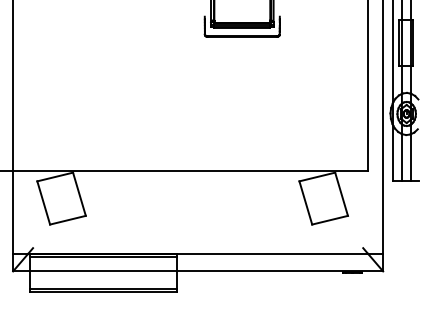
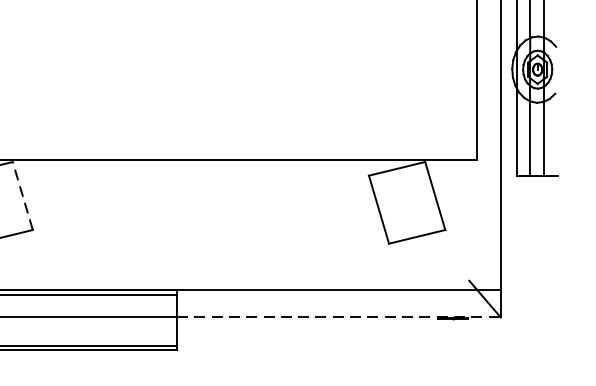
line: (79, 194) -> (22, 196), solid -> dashed
line: (280, 271) -> (339, 317), solid -> dashed

